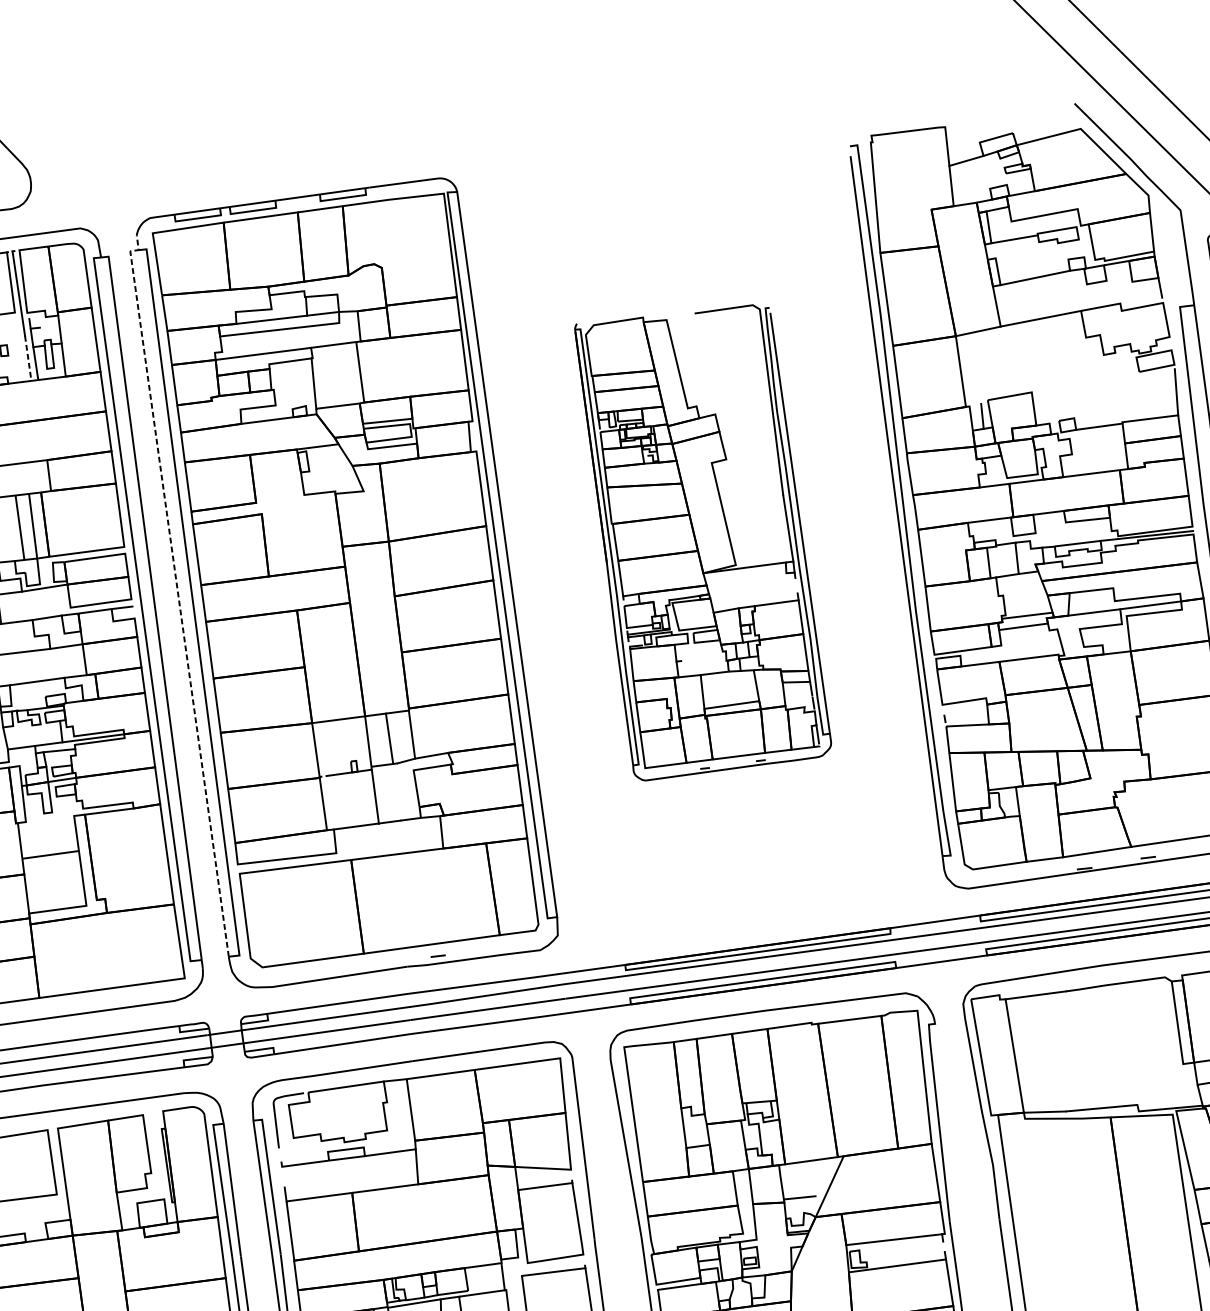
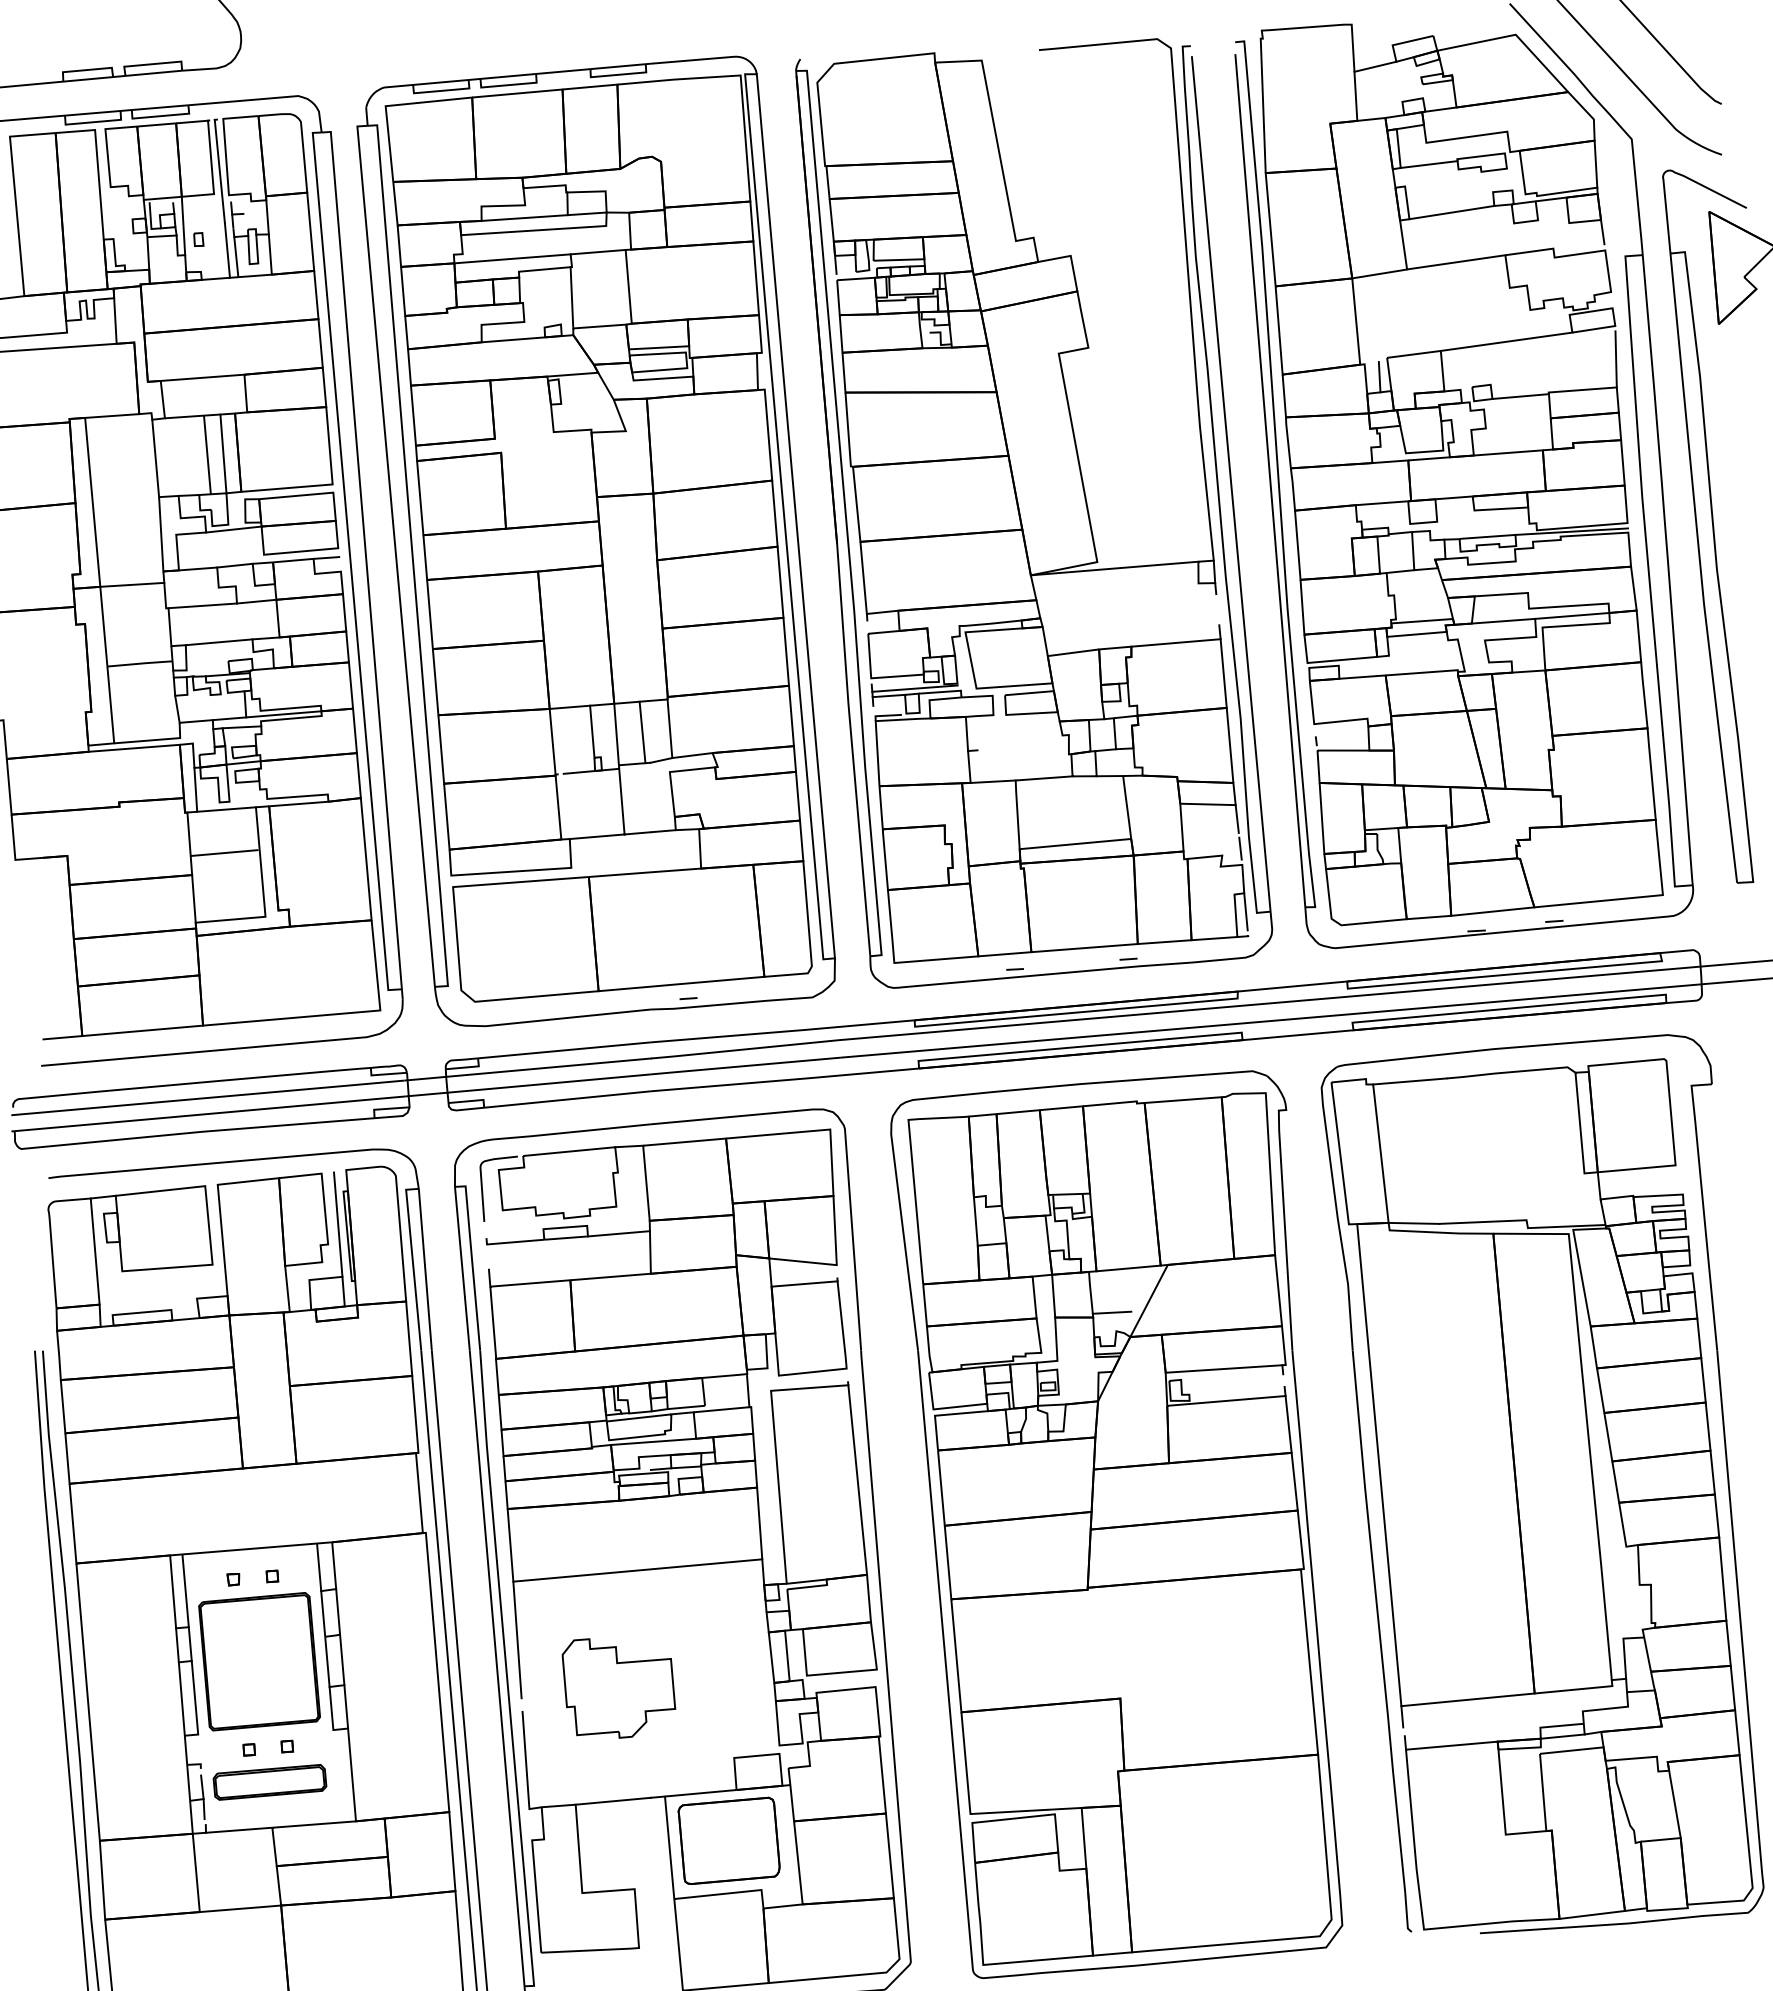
line: (28, 358) -> (227, 250), dashed -> solid
line: (1085, 381) -> (1506, 341), added
part: (703, 542) -> (1034, 513), size x1.67
line: (177, 590) -> (394, 540), dashed -> solid
line: (348, 740) -> (592, 731), added
line: (49, 819) -> (226, 809), added
line: (158, 1156) -> (338, 1224), added

